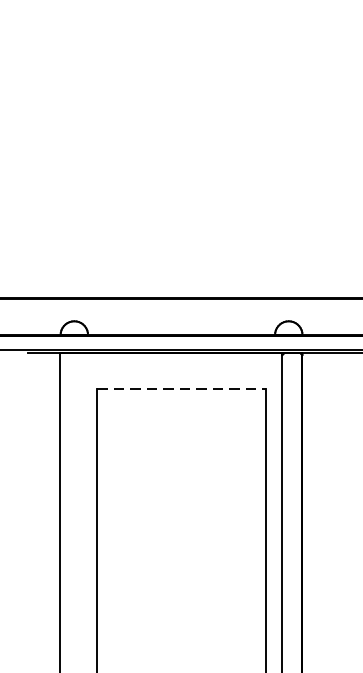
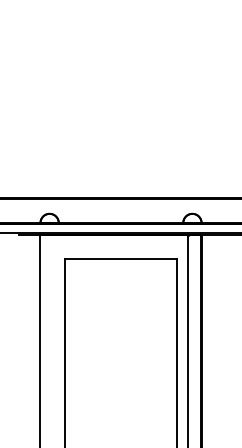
line: (182, 389) -> (121, 259), dashed -> solid

